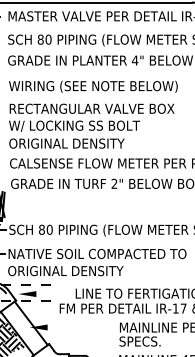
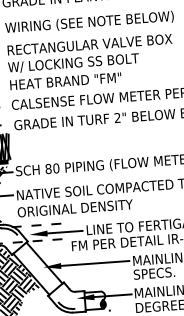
text: (66, 143) -> (66, 81), ORIGINAL DENSITY -> HEAT BRAND "FM"
line: (52, 294) -> (63, 232), added
line: (80, 327) -> (93, 263), added

